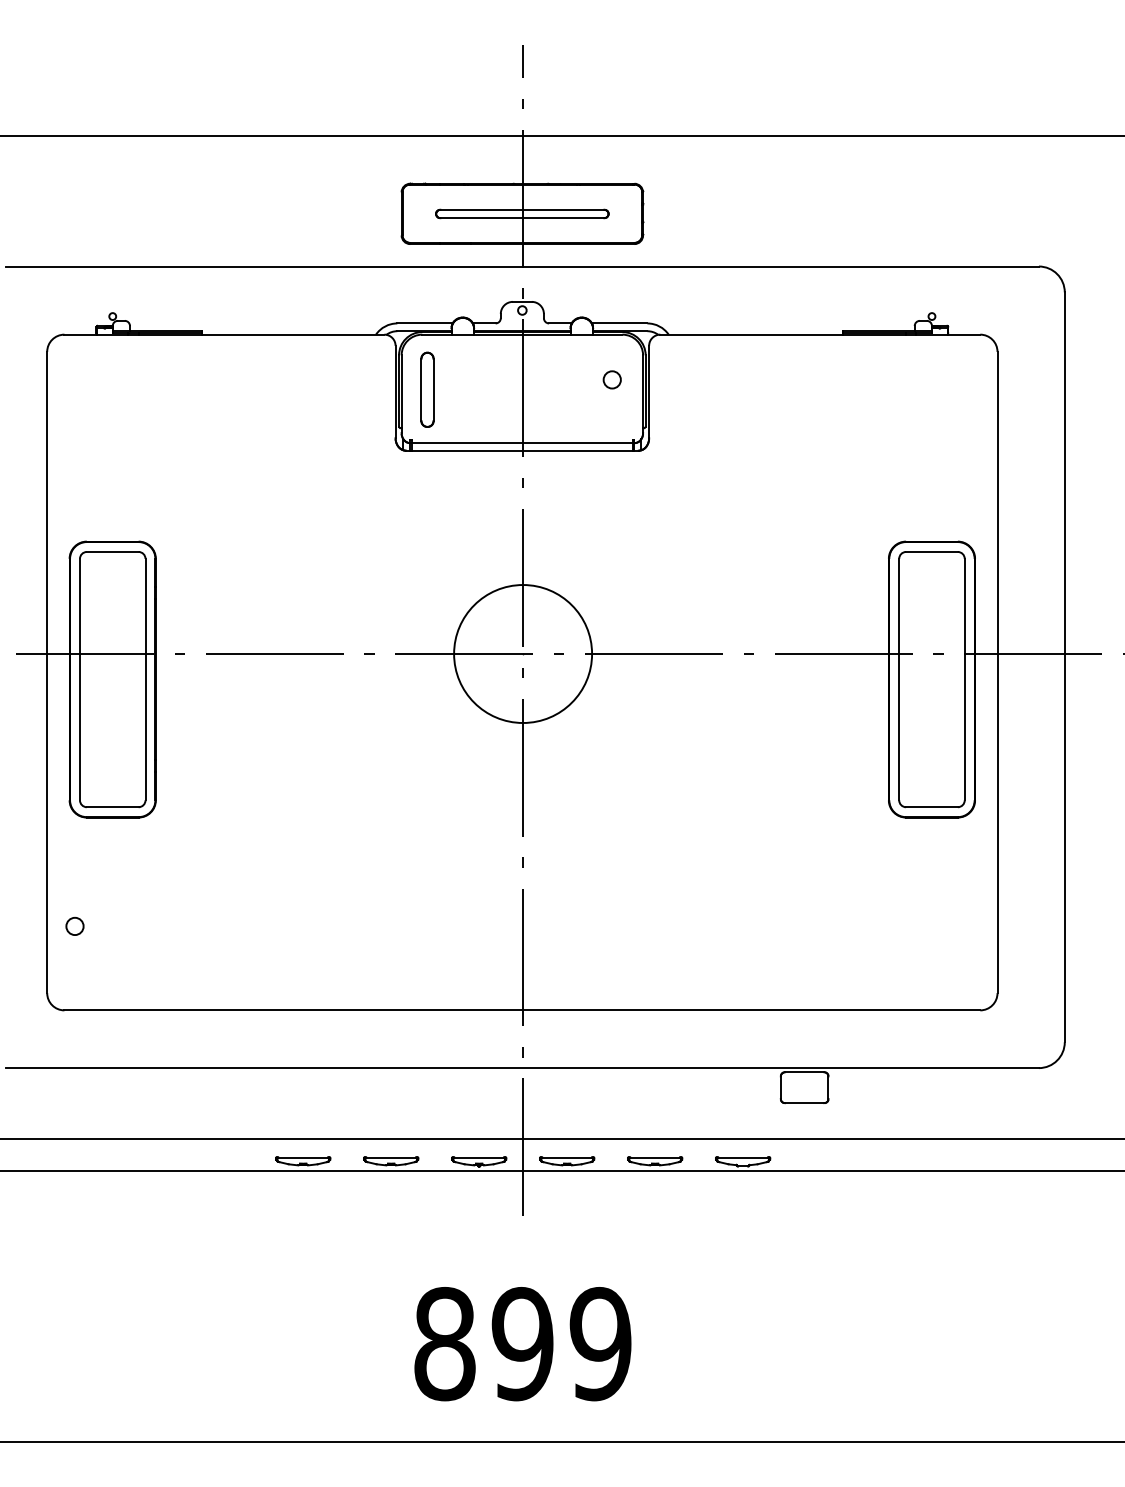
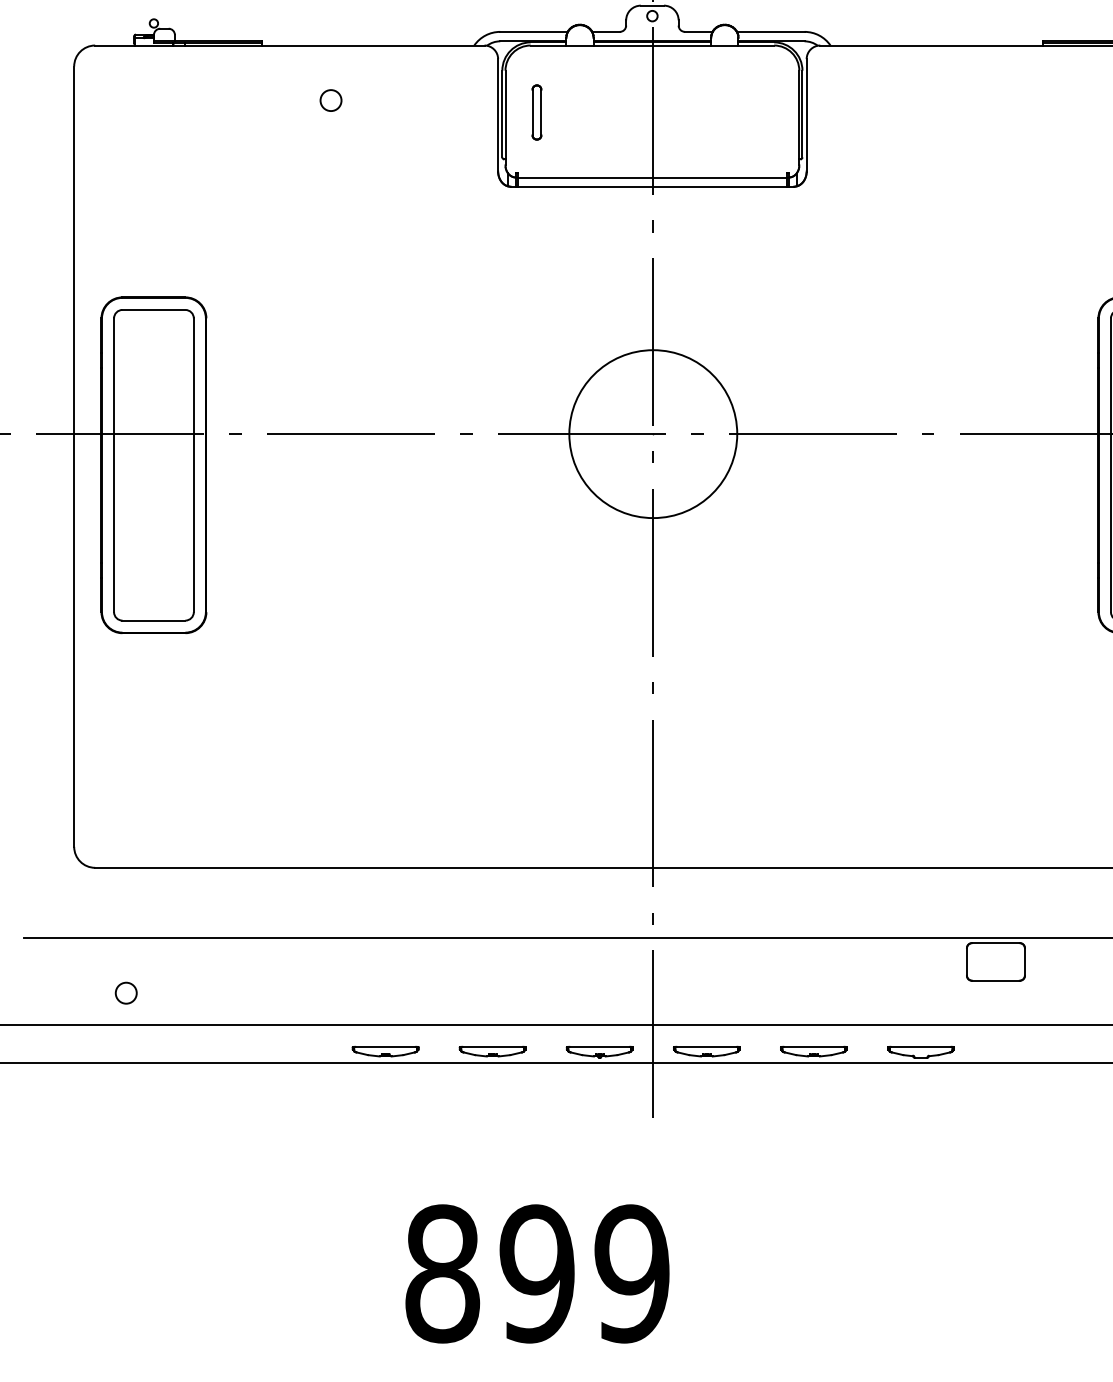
circle: (611, 379) -> (330, 100), moved
part: (427, 389) -> (536, 112), size x0.6
circle: (74, 925) -> (125, 992), moved
text: (522, 1344) -> (536, 1274), moved

